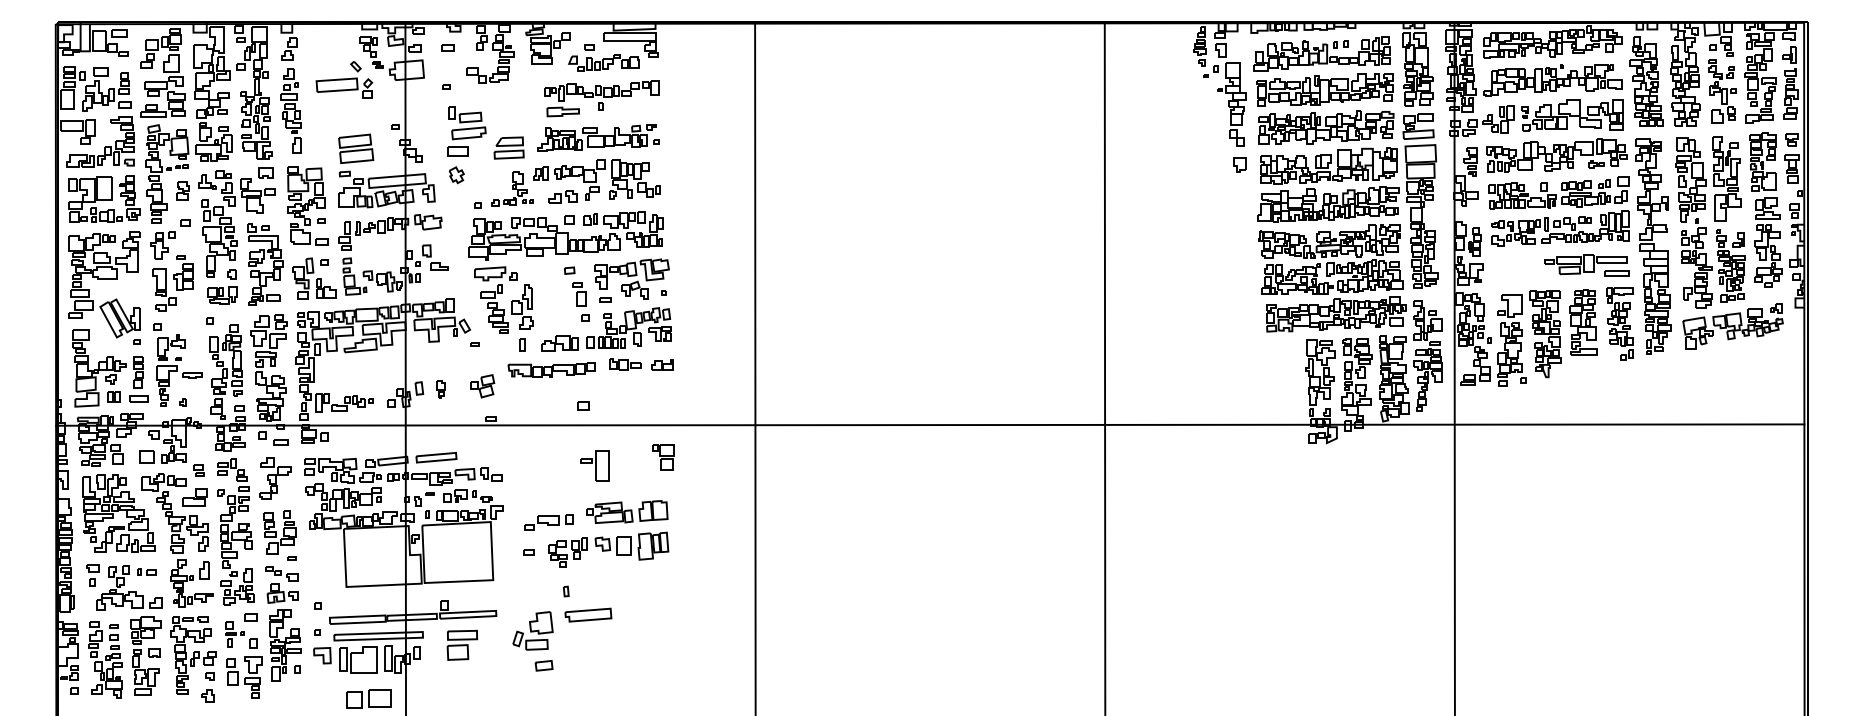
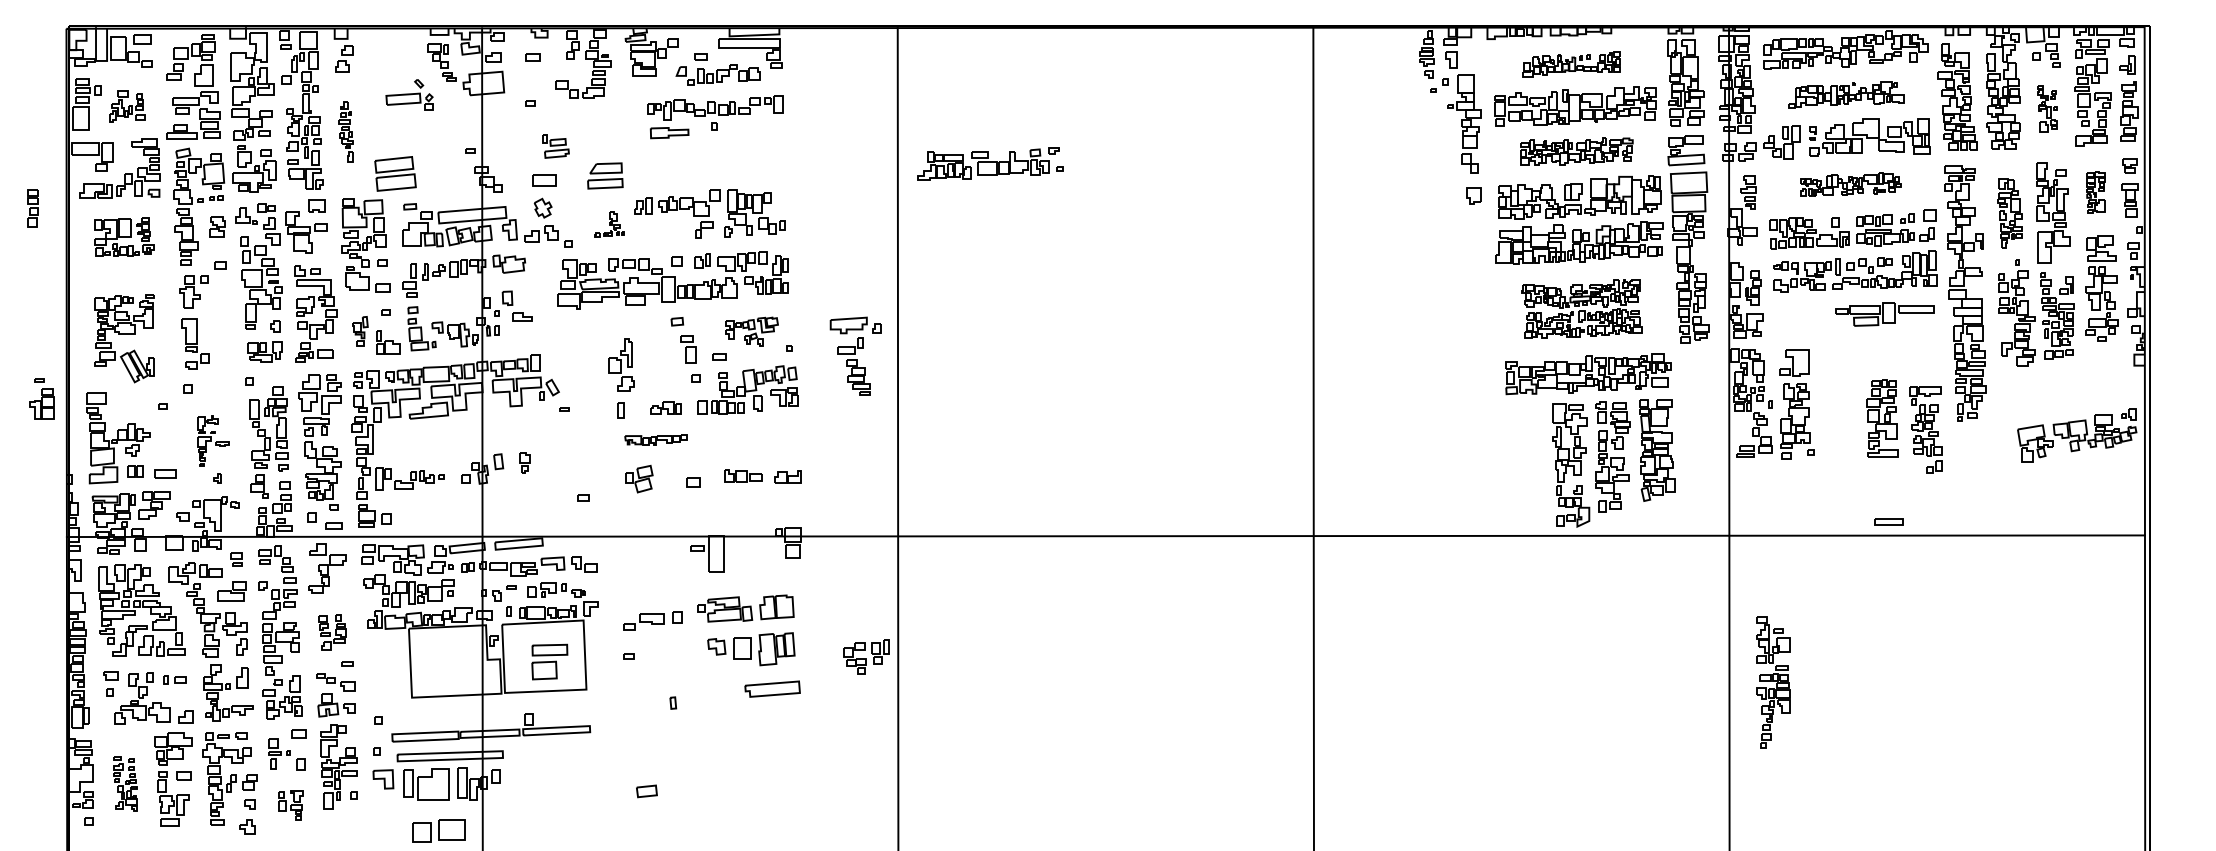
part: (1321, 54) -> (1571, 64), size x0.6
part: (344, 79) -> (409, 94), size x0.7
part: (1553, 80) -> (1846, 95), size x0.7
part: (106, 88) -> (126, 105), size x0.6
part: (1722, 91) -> (2047, 108), size x0.6
part: (290, 110) -> (345, 131), size x0.6
part: (467, 123) -> (555, 146), size x0.6
part: (1326, 127) -> (1576, 151), size x0.7
part: (598, 137) -> (990, 163), moved
part: (356, 148) -> (395, 173), moved
part: (1556, 155) -> (1850, 184), size x0.6
part: (1762, 161) -> (2095, 192), size x0.6
part: (1691, 179) -> (2010, 213), size x0.7
part: (512, 188) -> (609, 224), size x0.6
part: (563, 196) -> (541, 233), moved
part: (104, 198) -> (124, 236), size x0.7
part: (1331, 259) -> (1582, 308), size x0.7
part: (182, 272) -> (41, 398), moved
part: (1616, 273) -> (1888, 521), moved
part: (303, 278) -> (360, 331), size x0.6
part: (632, 278) -> (751, 331), size x0.6
part: (104, 284) -> (124, 338), size x0.7
part: (495, 299) -> (855, 355), moved
part: (1583, 322) -> (1882, 418), moved
part: (1619, 323) -> (1925, 429), moved
part: (1733, 326) -> (2077, 435), moved
part: (1544, 334) -> (1836, 397), removed
part: (559, 342) -> (665, 407), size x0.7
part: (1427, 356) -> (1773, 682), moved
part: (625, 363) -> (743, 475), moved
part: (662, 364) -> (787, 476), moved
part: (551, 369) -> (655, 439), size x0.6
part: (179, 370) -> (213, 440), size x0.6
part: (138, 372) -> (32, 208), moved
part: (483, 386) -> (639, 479), moved
line: (929, 425) -> (1105, 536), moved
part: (279, 532) -> (332, 632), size x0.7
part: (567, 552) -> (866, 656), moved
part: (588, 614) -> (772, 688), moved
part: (532, 630) -> (633, 749), removed
part: (462, 644) -> (549, 661), moved
part: (105, 659) -> (125, 783), size x0.6
part: (244, 676) -> (290, 804), size x0.6

